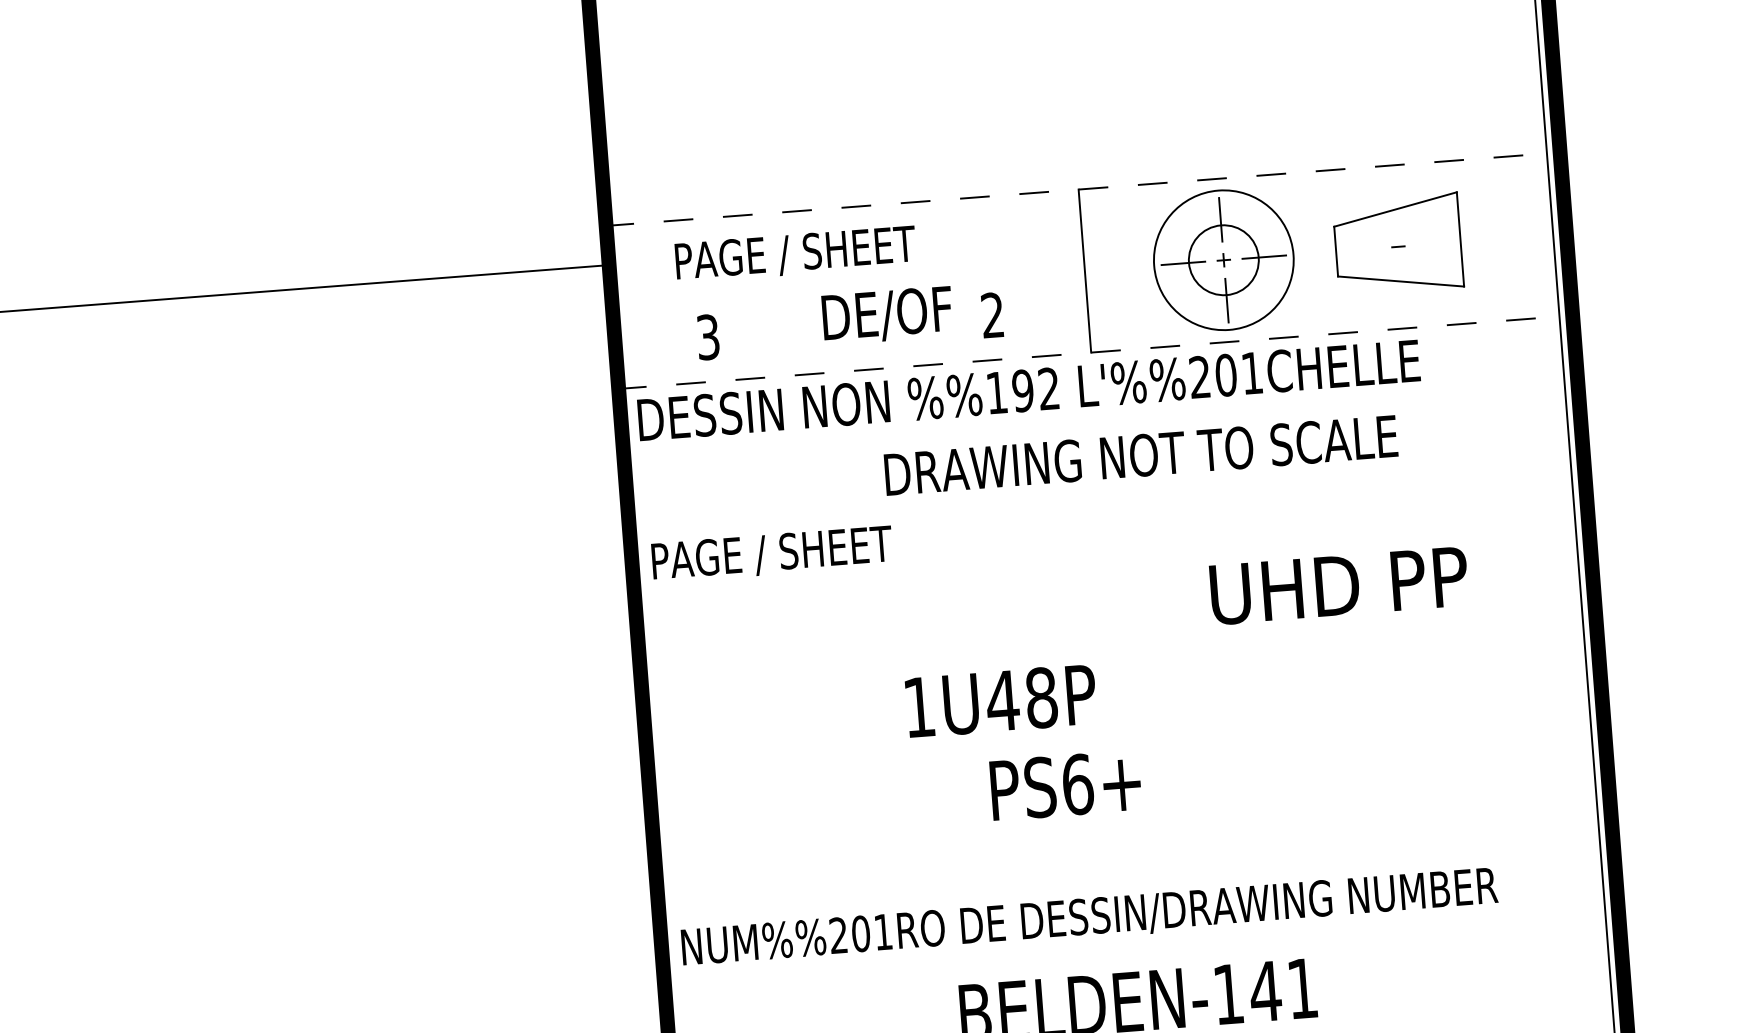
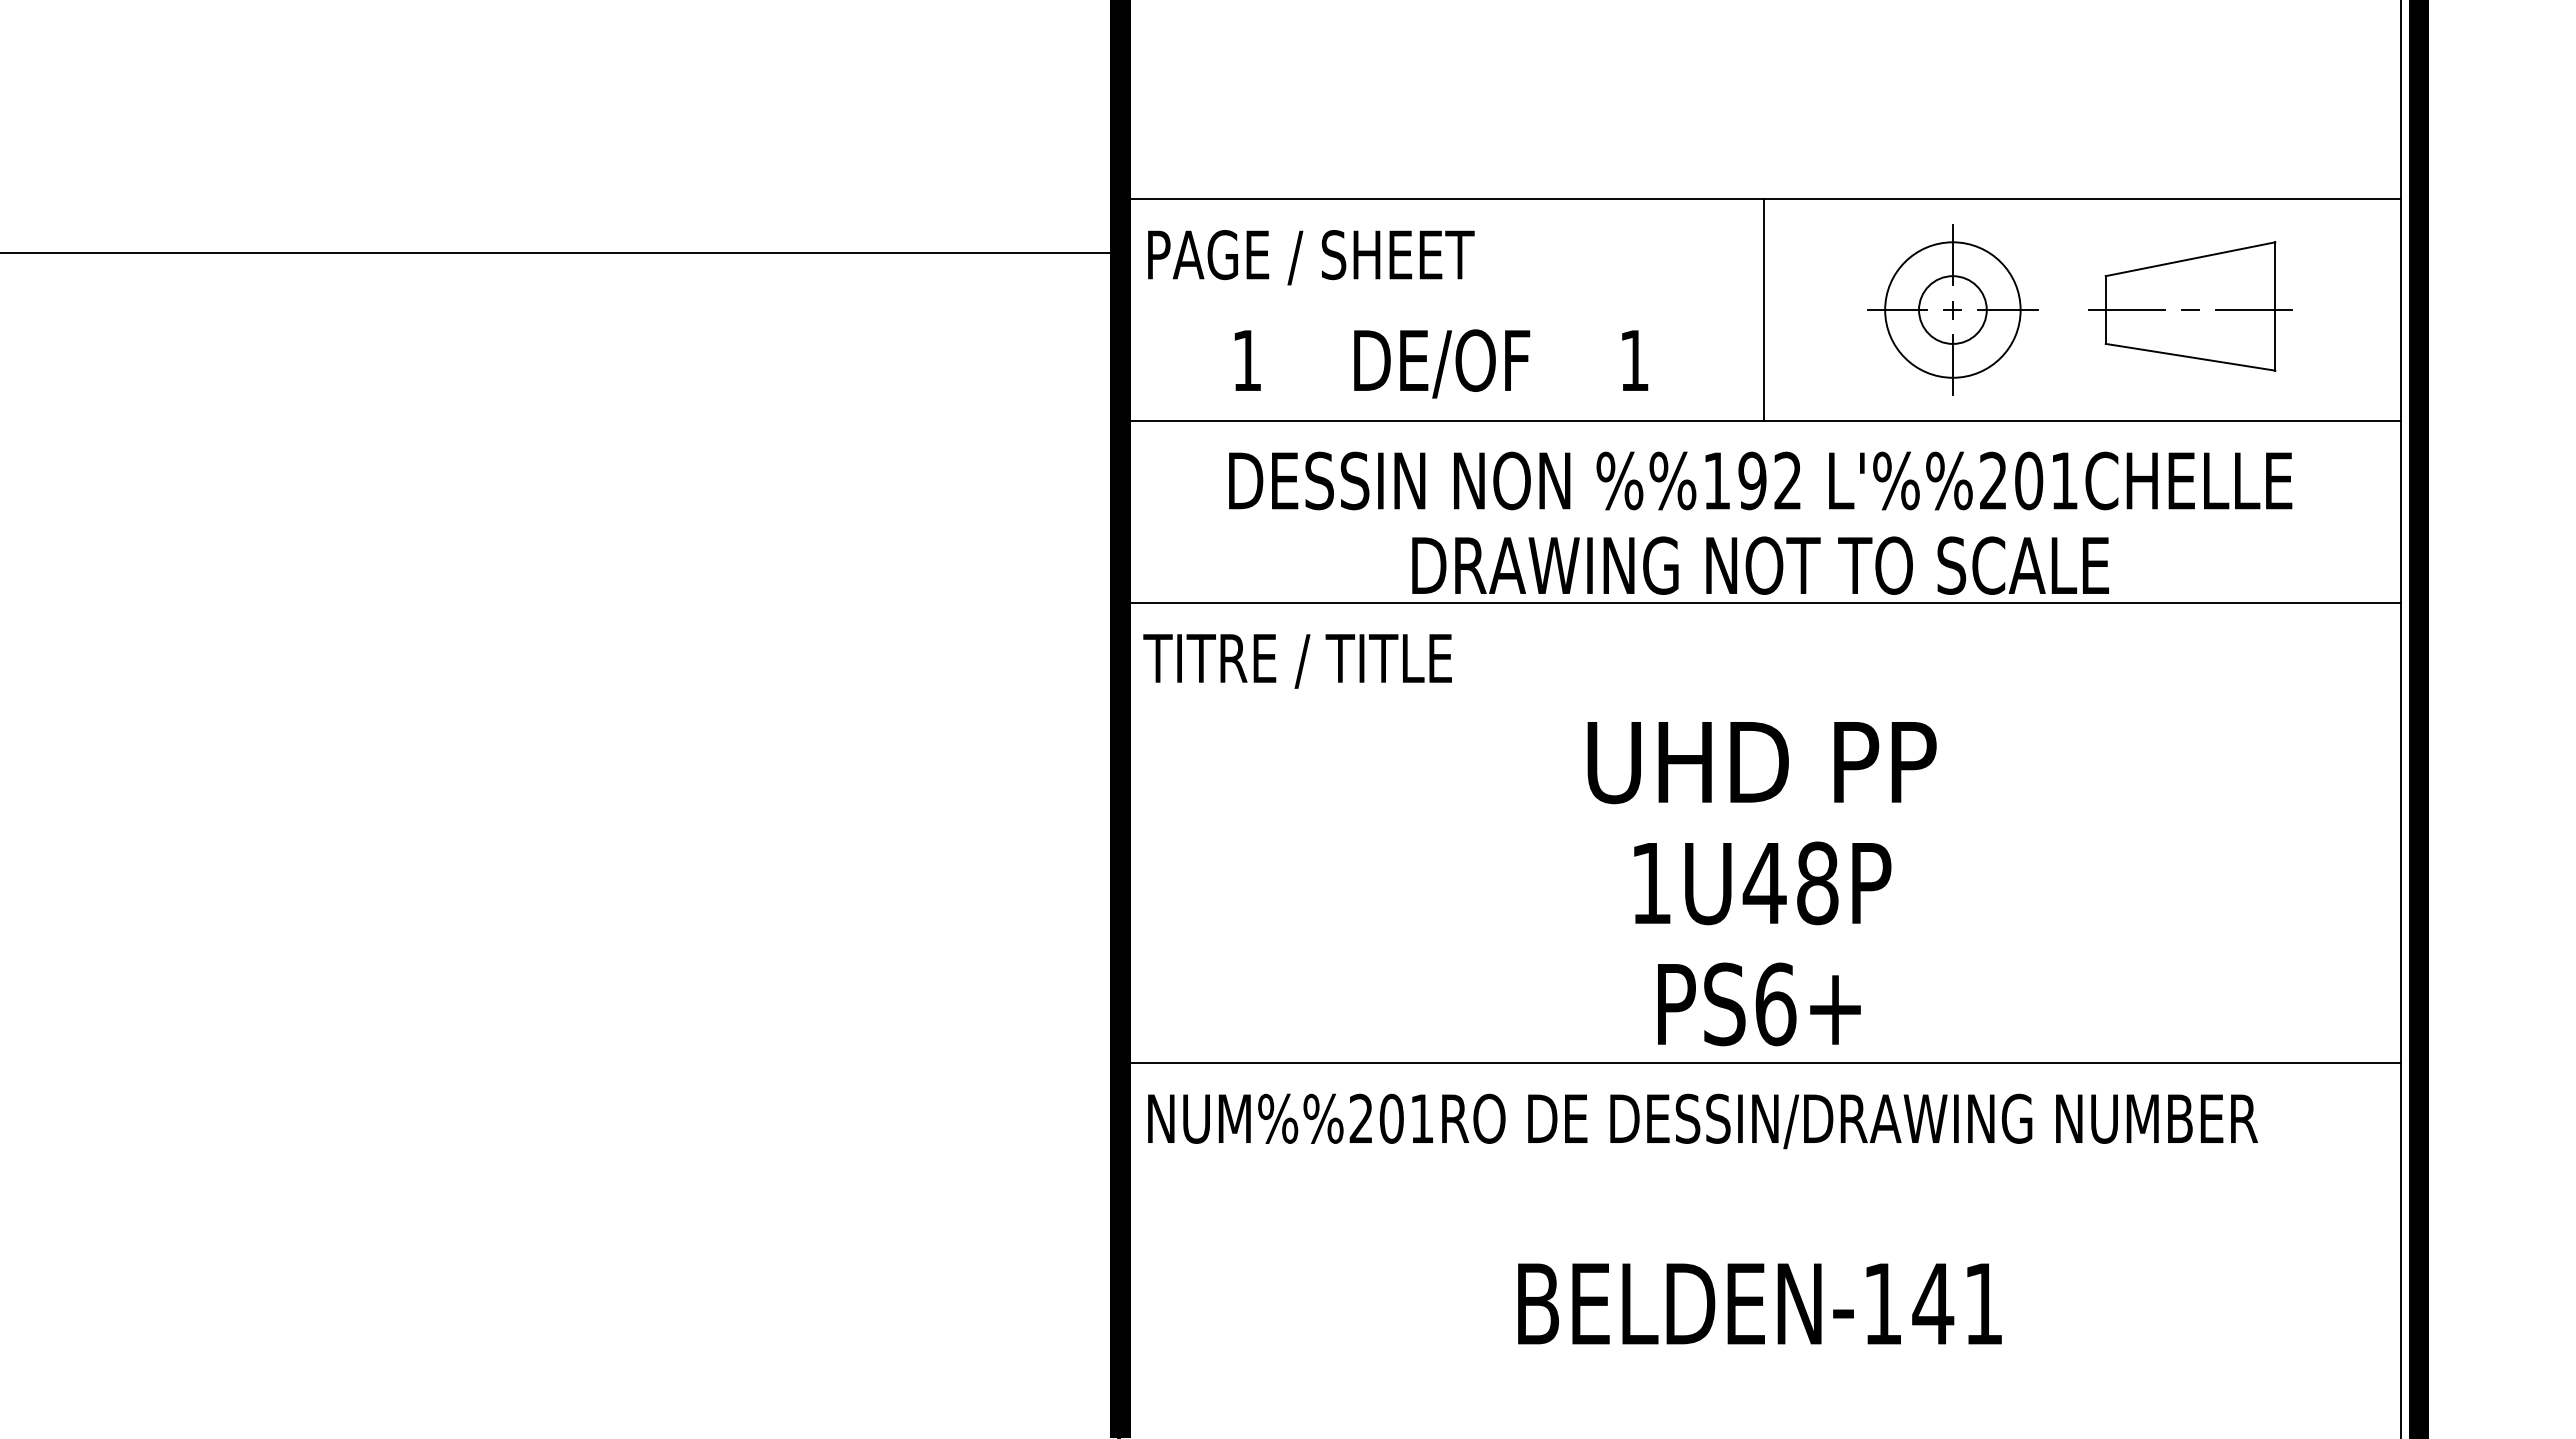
line: (1075, 189) -> (1759, 199), dashed -> solid
line: (1444, 243) -> (2253, 310), added
line: (1351, 250) -> (2126, 310), added
text: (795, 254) -> (1311, 257), moved
circle: (1223, 259) -> (1952, 309), size x0.71
circle: (1223, 259) -> (1952, 309), size x0.71
text: (992, 314) -> (1634, 359), 2 -> 1
text: (887, 315) -> (1442, 363), moved
text: (707, 337) -> (1246, 360), 3 -> 1
line: (1088, 353) -> (1759, 421), dashed -> solid
text: (1028, 390) -> (1760, 480), moved
text: (1141, 455) -> (1760, 565), moved
line: (1098, 486) -> (1759, 602), added
text: (770, 554) -> (1308, 660), PAGE / SHEET -> TITRE / TITLE
text: (1338, 586) -> (1761, 763), moved
text: (1001, 701) -> (1762, 883), moved
text: (1065, 785) -> (1759, 1004), moved
line: (1124, 824) -> (1759, 1063), added
text: (1089, 918) -> (1702, 1121), moved

